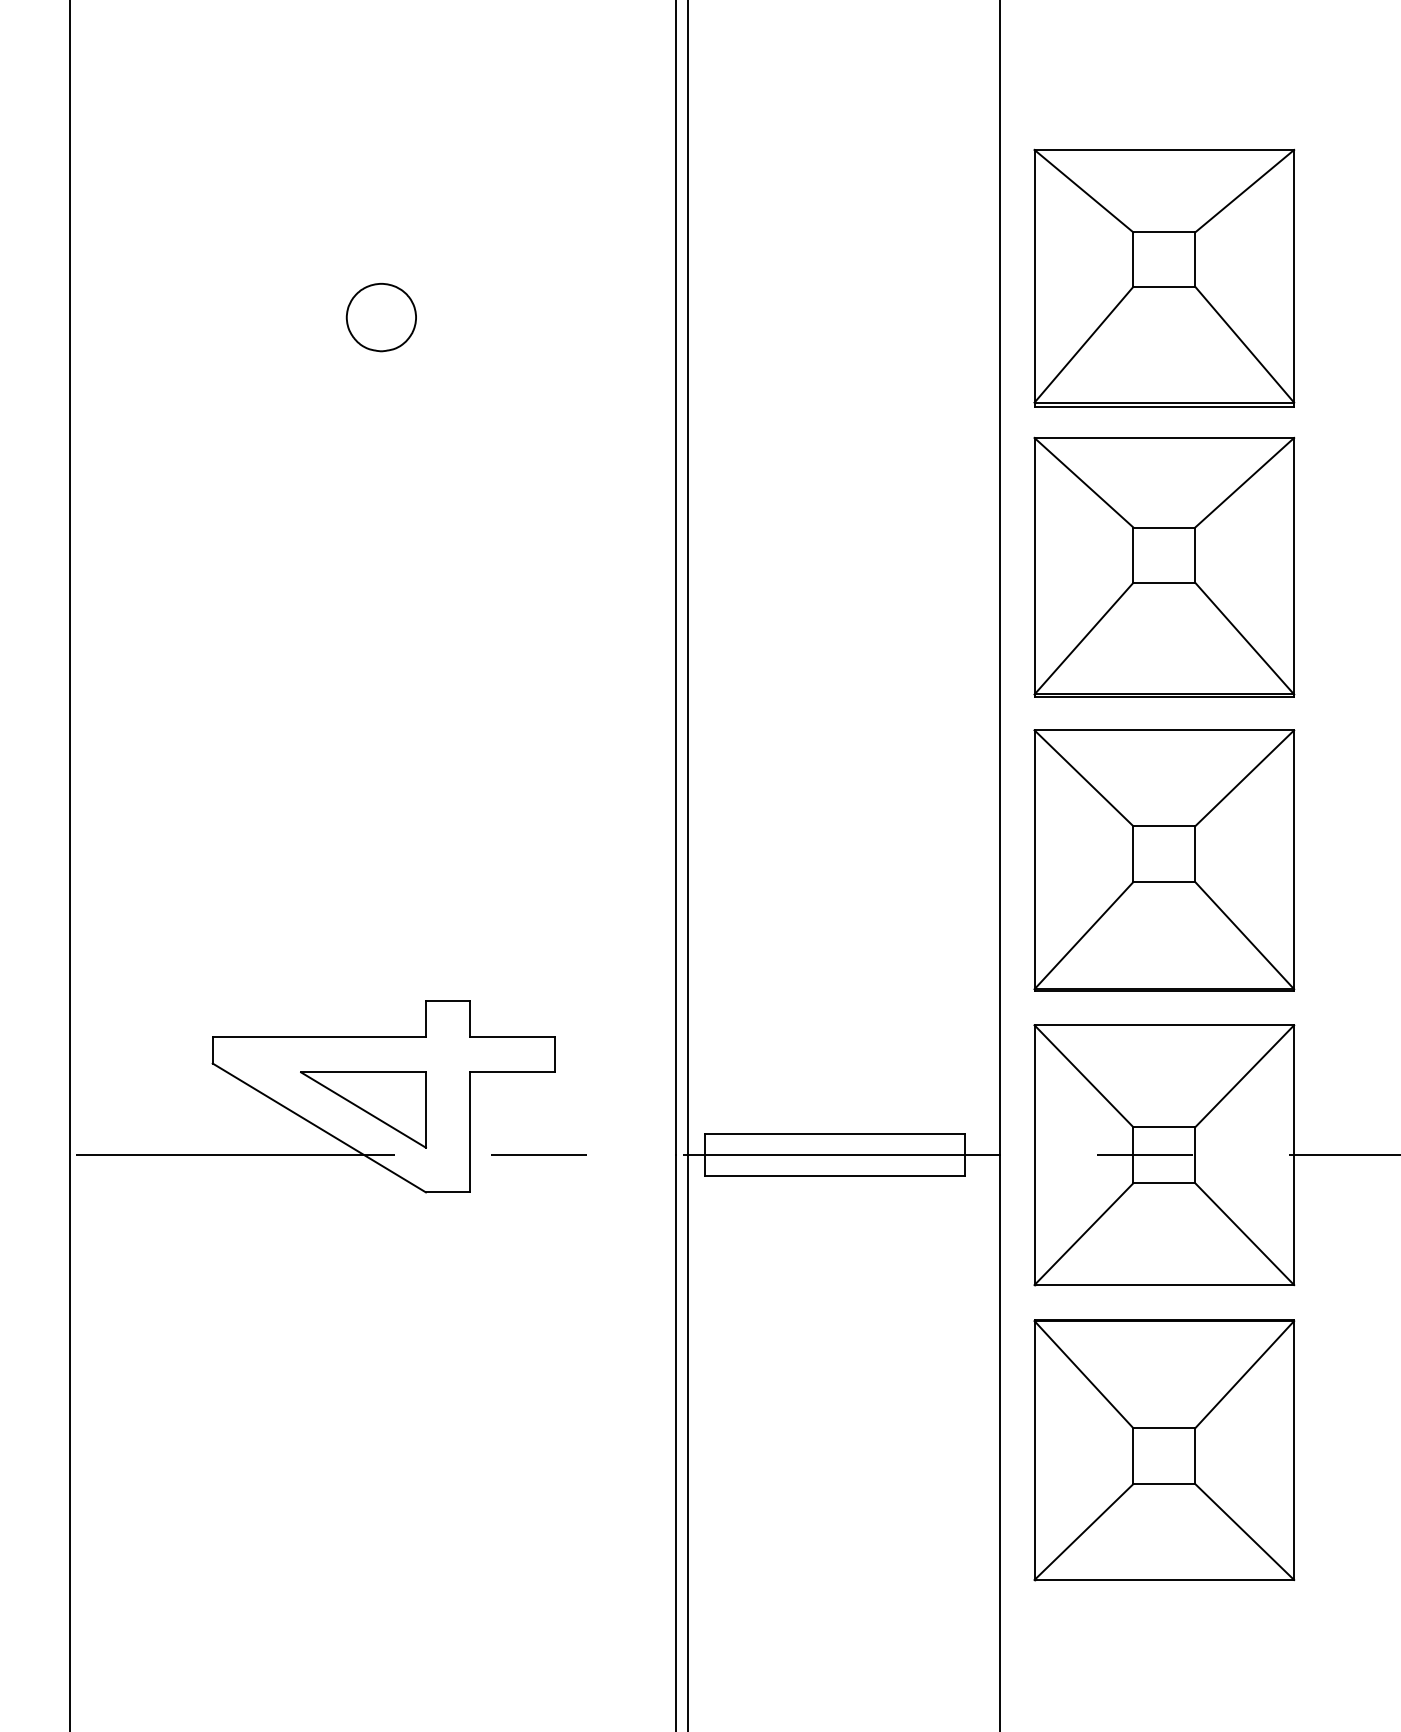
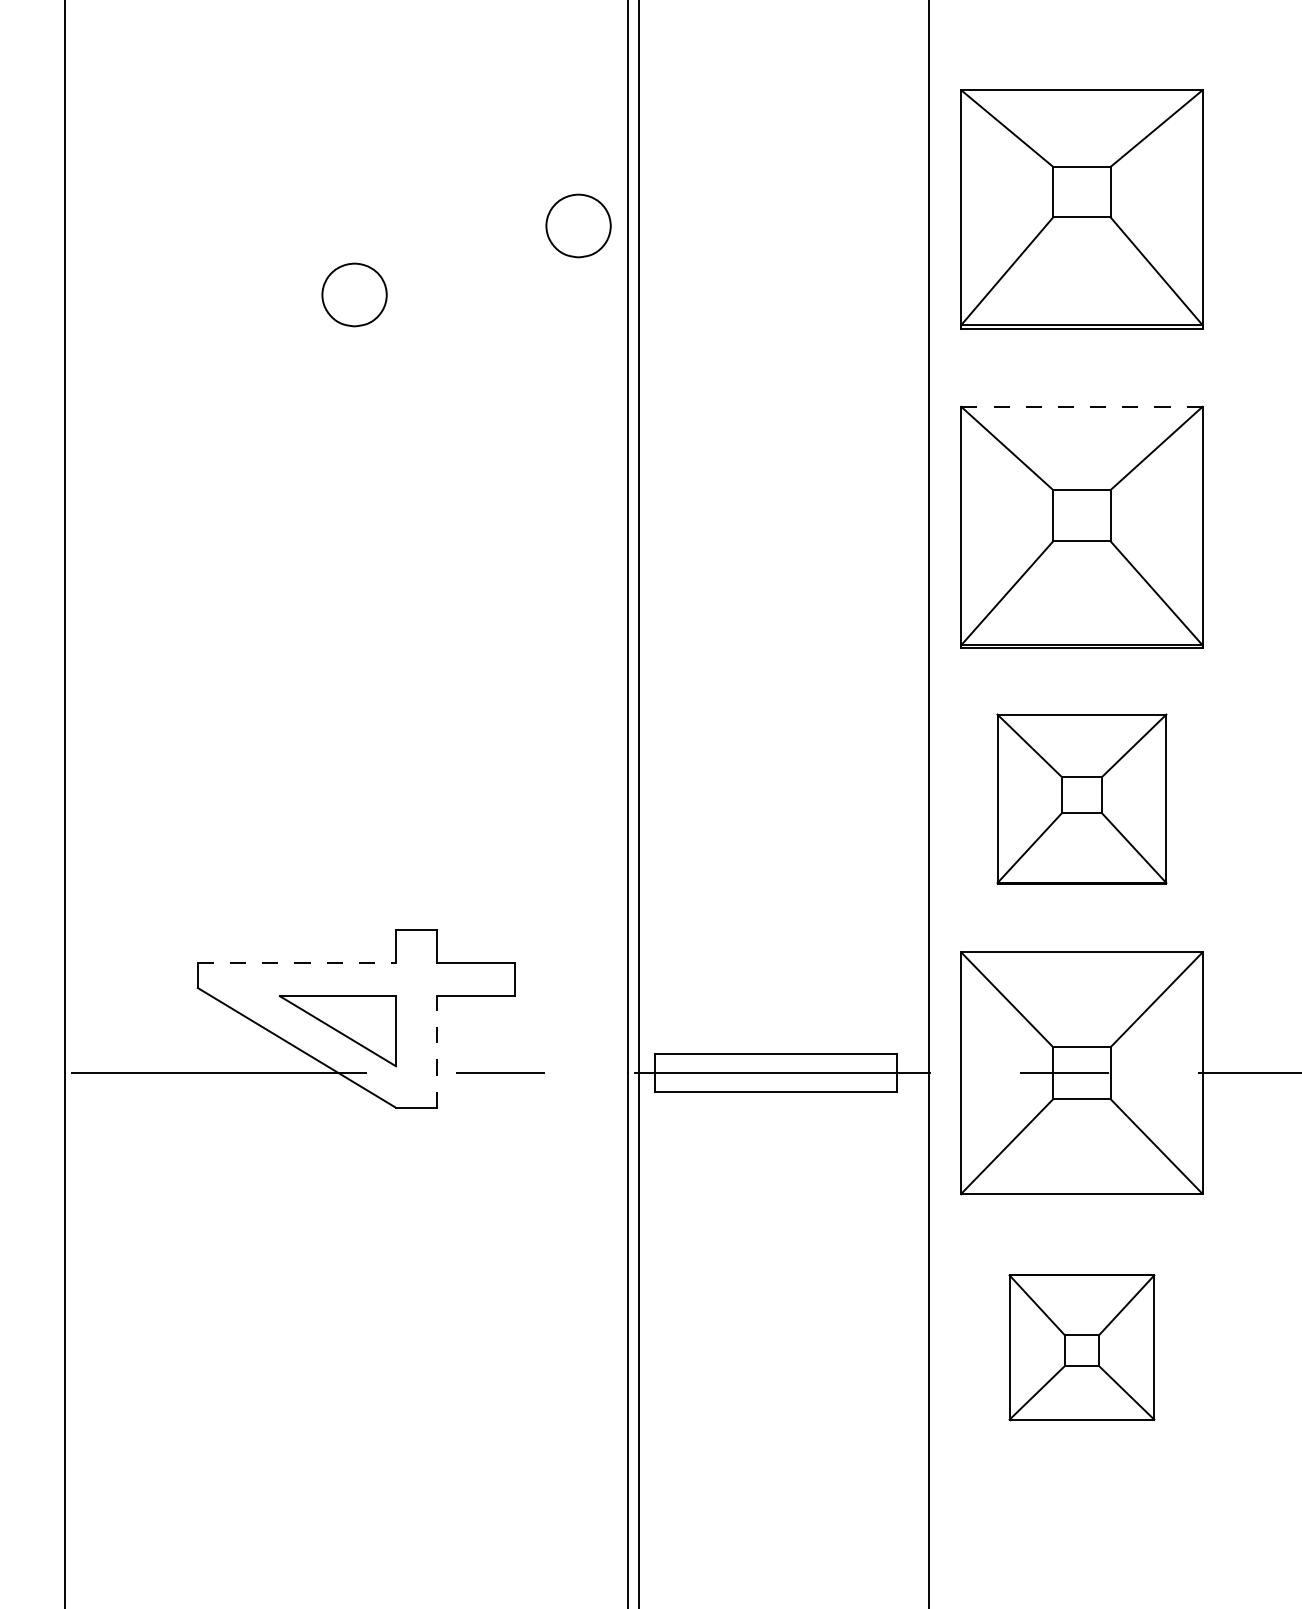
part: (622, 242) -> (578, 225), added
part: (1163, 278) -> (1081, 209), moved
line: (1163, 437) -> (1081, 406), solid -> dashed
part: (1163, 859) -> (1081, 798), size x0.7
line: (319, 1037) -> (297, 963), solid -> dashed
line: (470, 1131) -> (437, 1051), solid -> dashed
part: (1163, 1450) -> (1081, 1347), size x0.6

